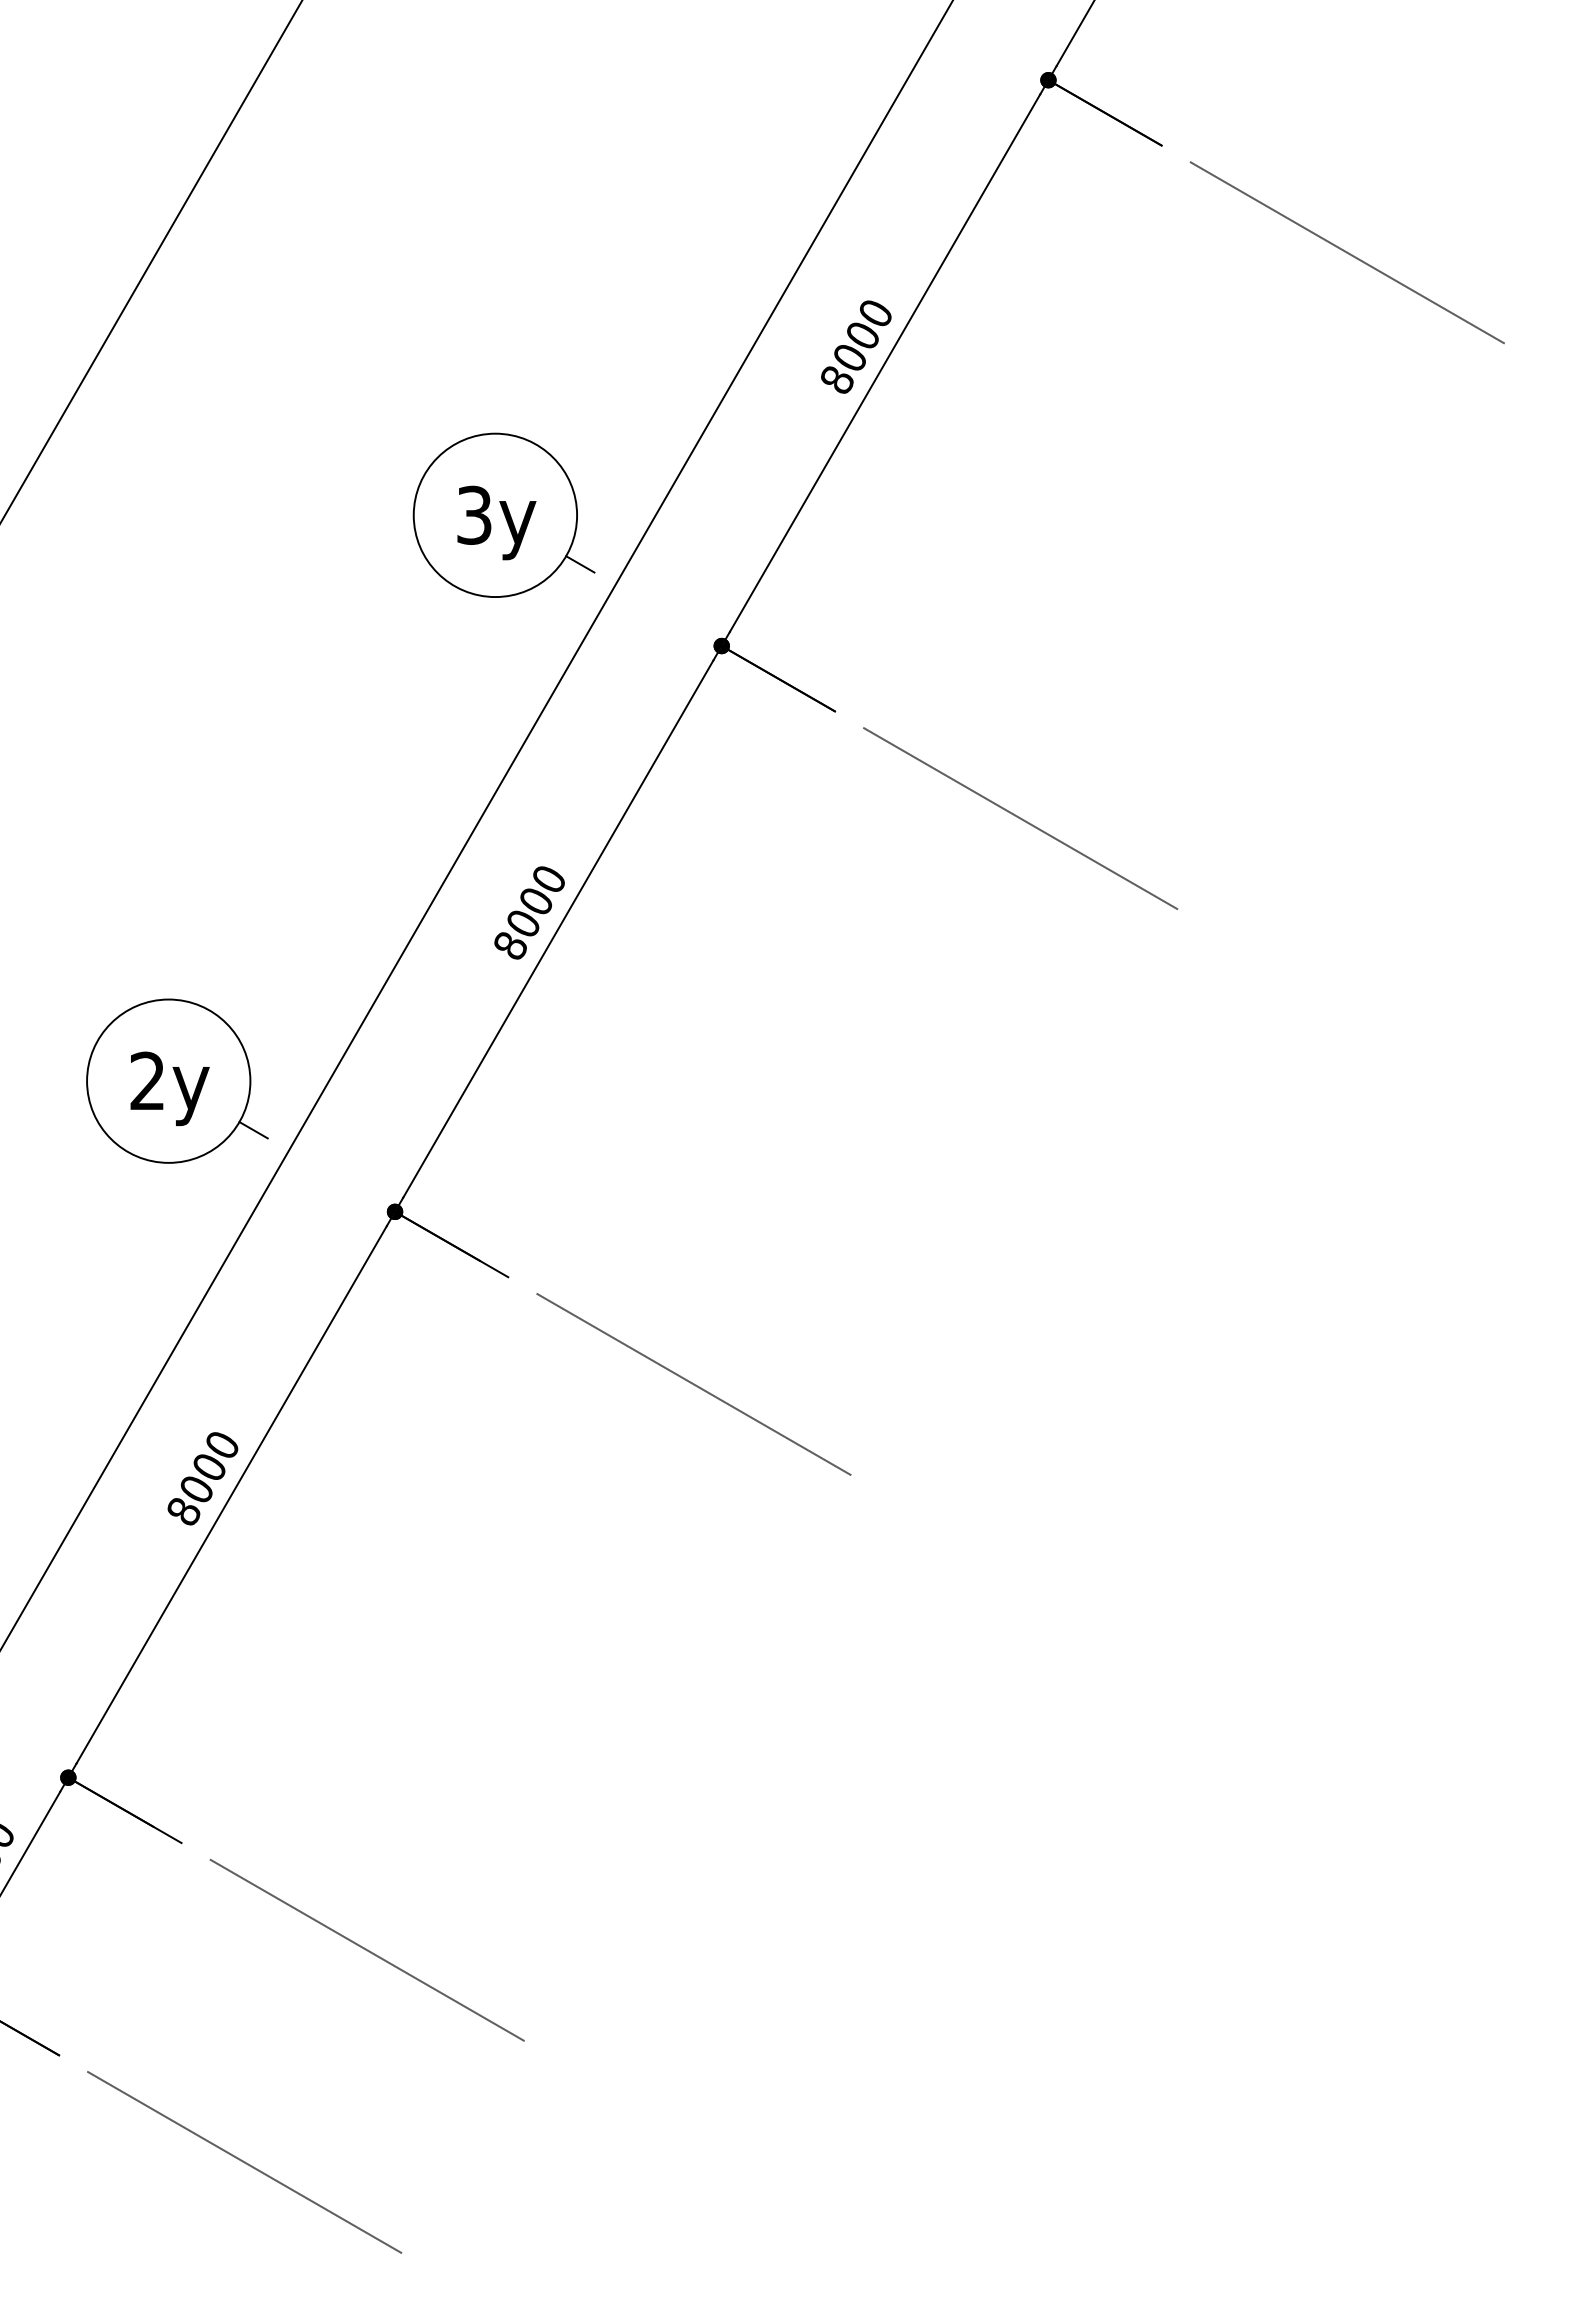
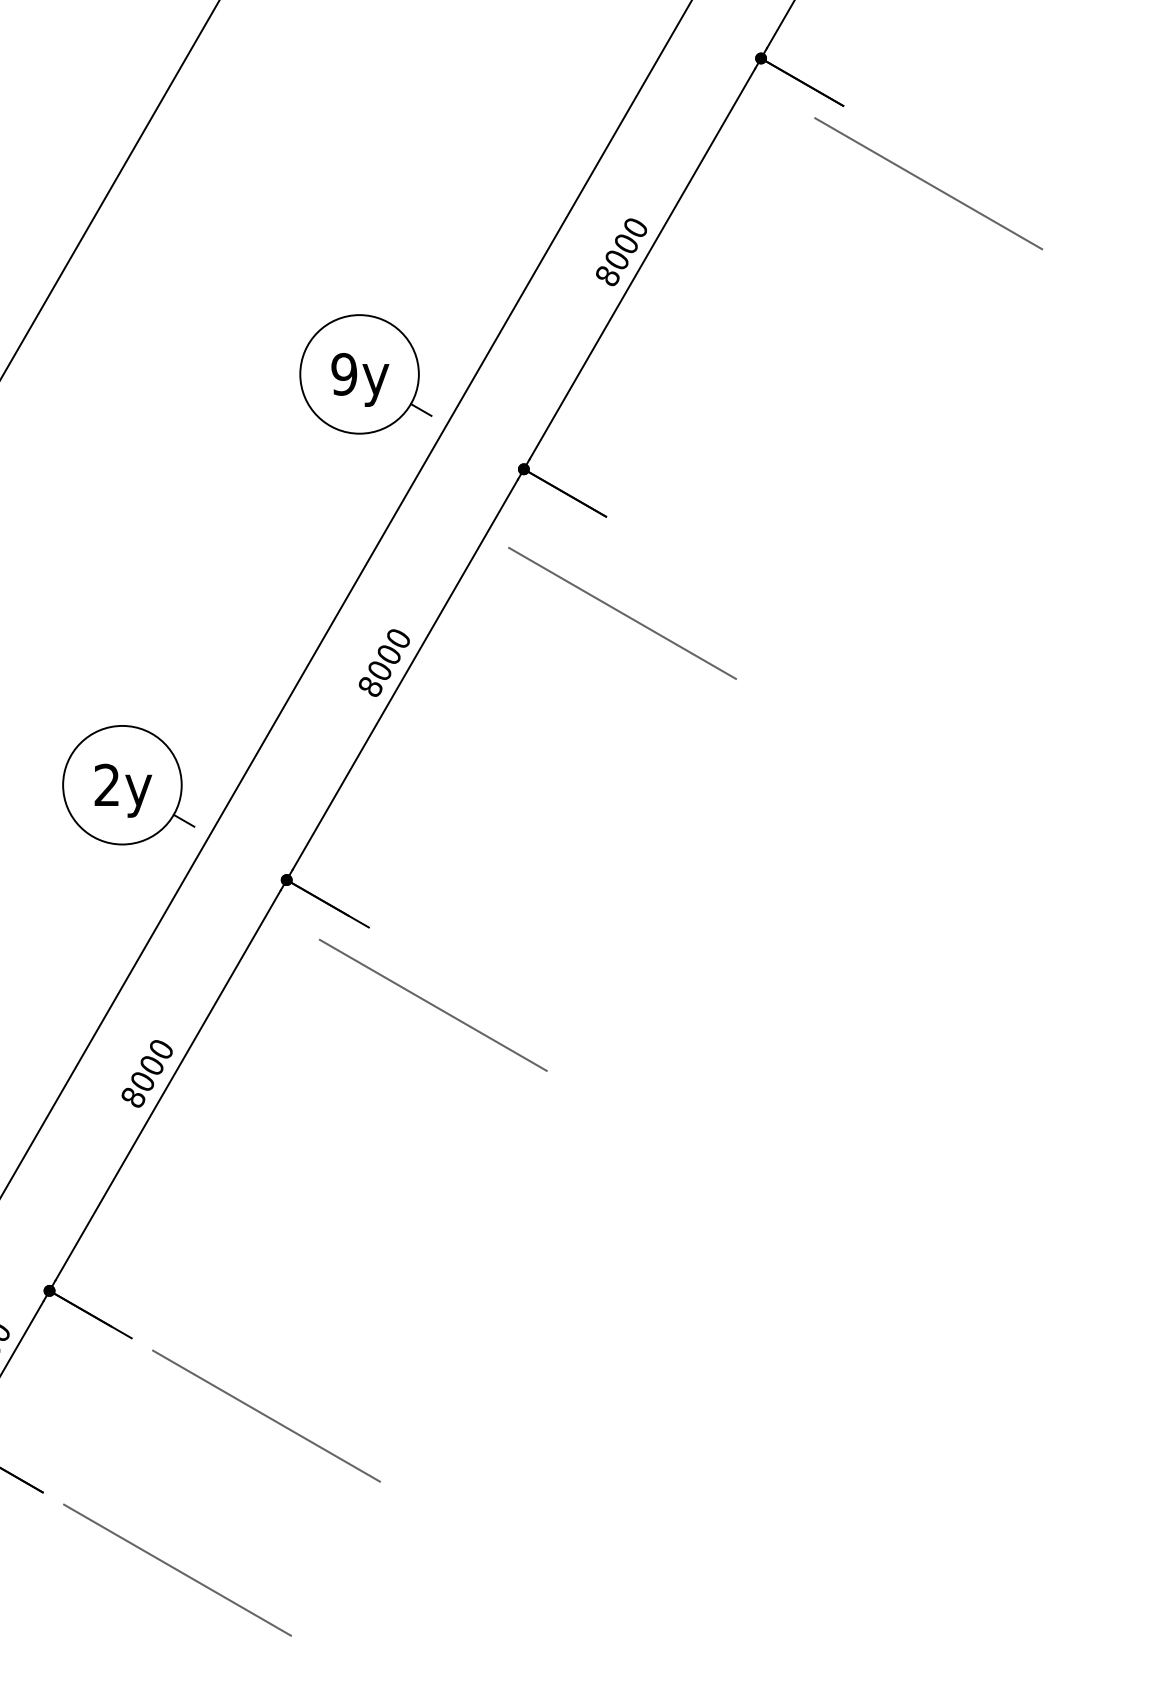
line: (1346, 252) -> (928, 183), moved
text: (473, 514) -> (343, 373), 3y -> 9y
line: (1020, 818) -> (622, 613), moved
line: (693, 1384) -> (432, 1005), moved

